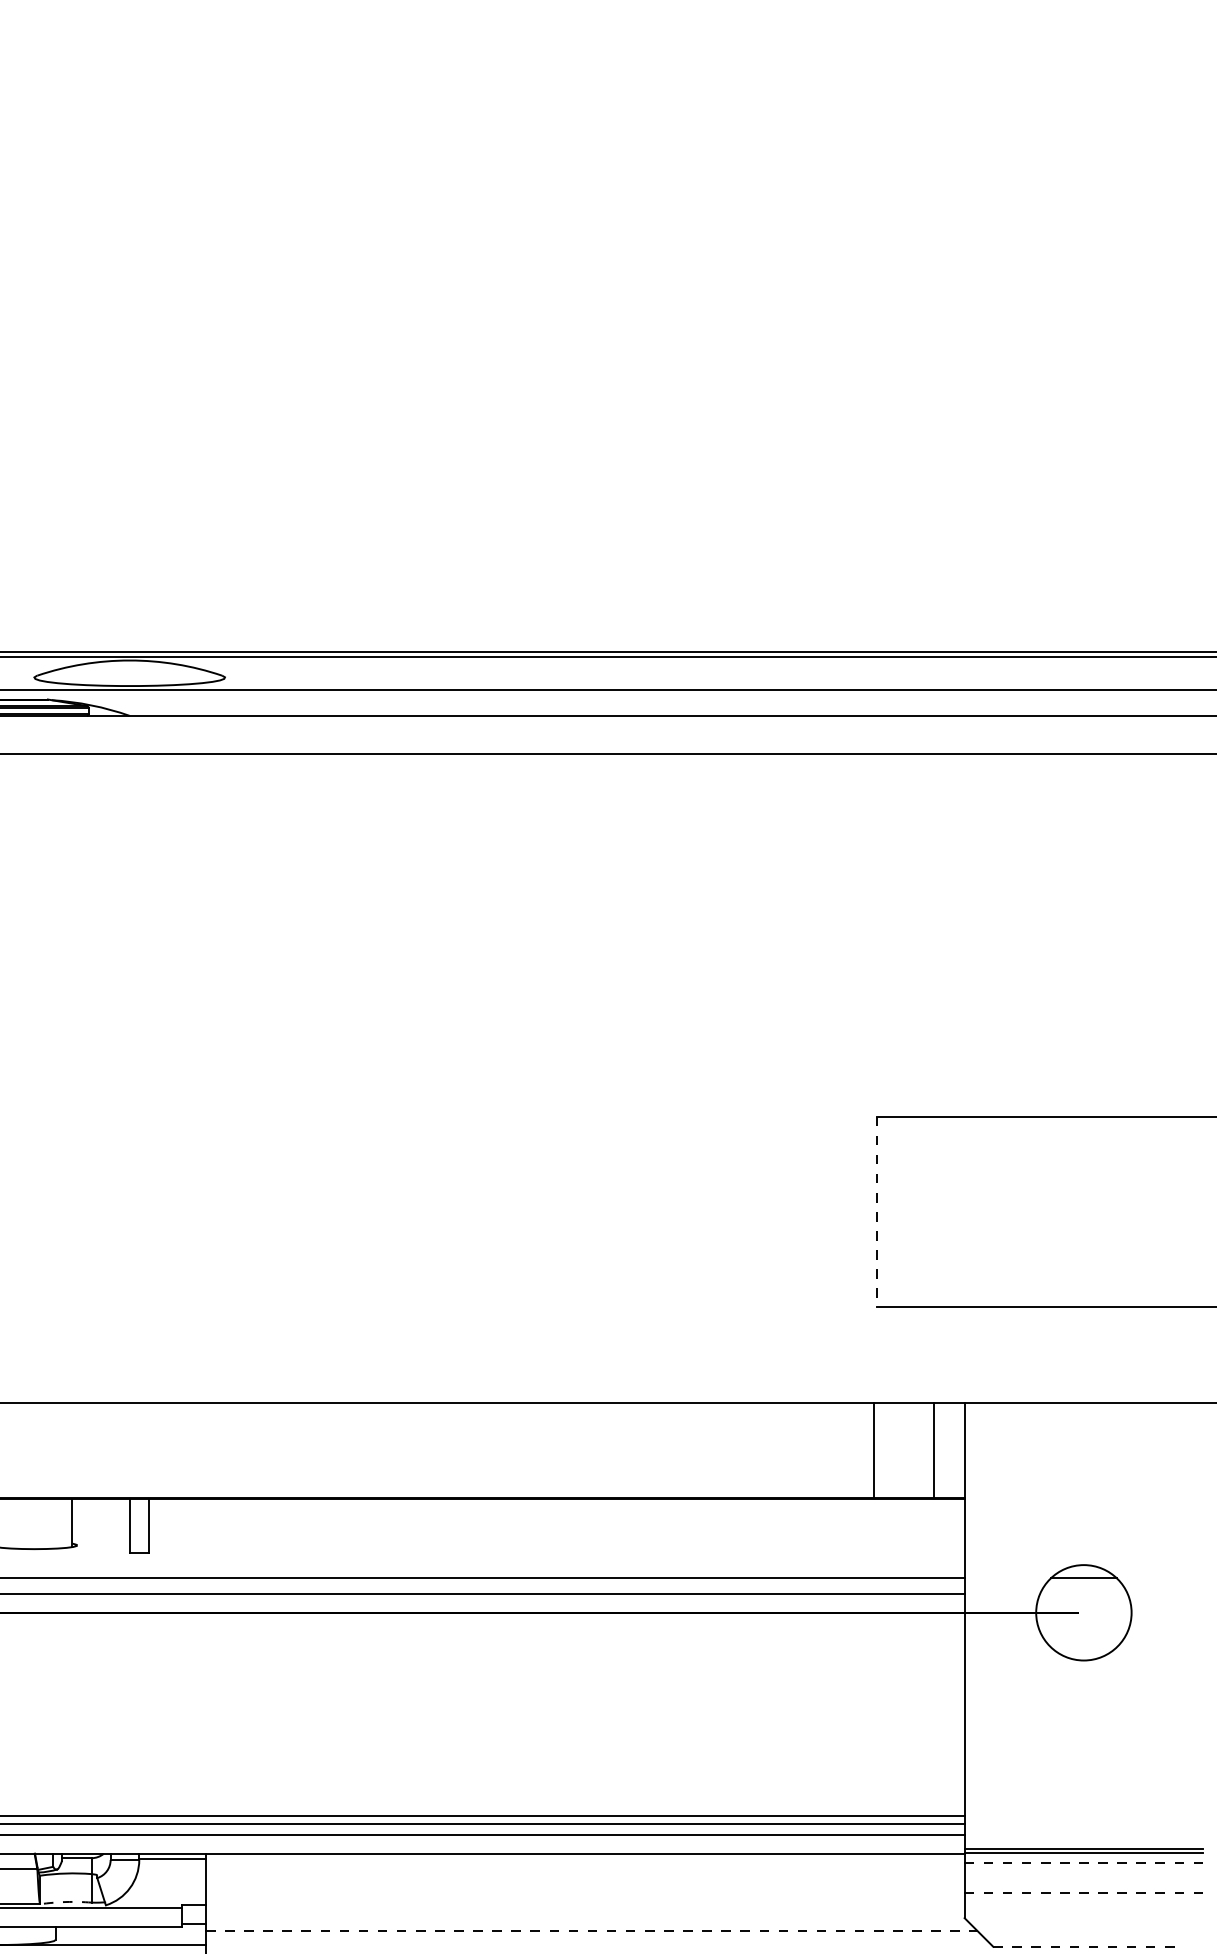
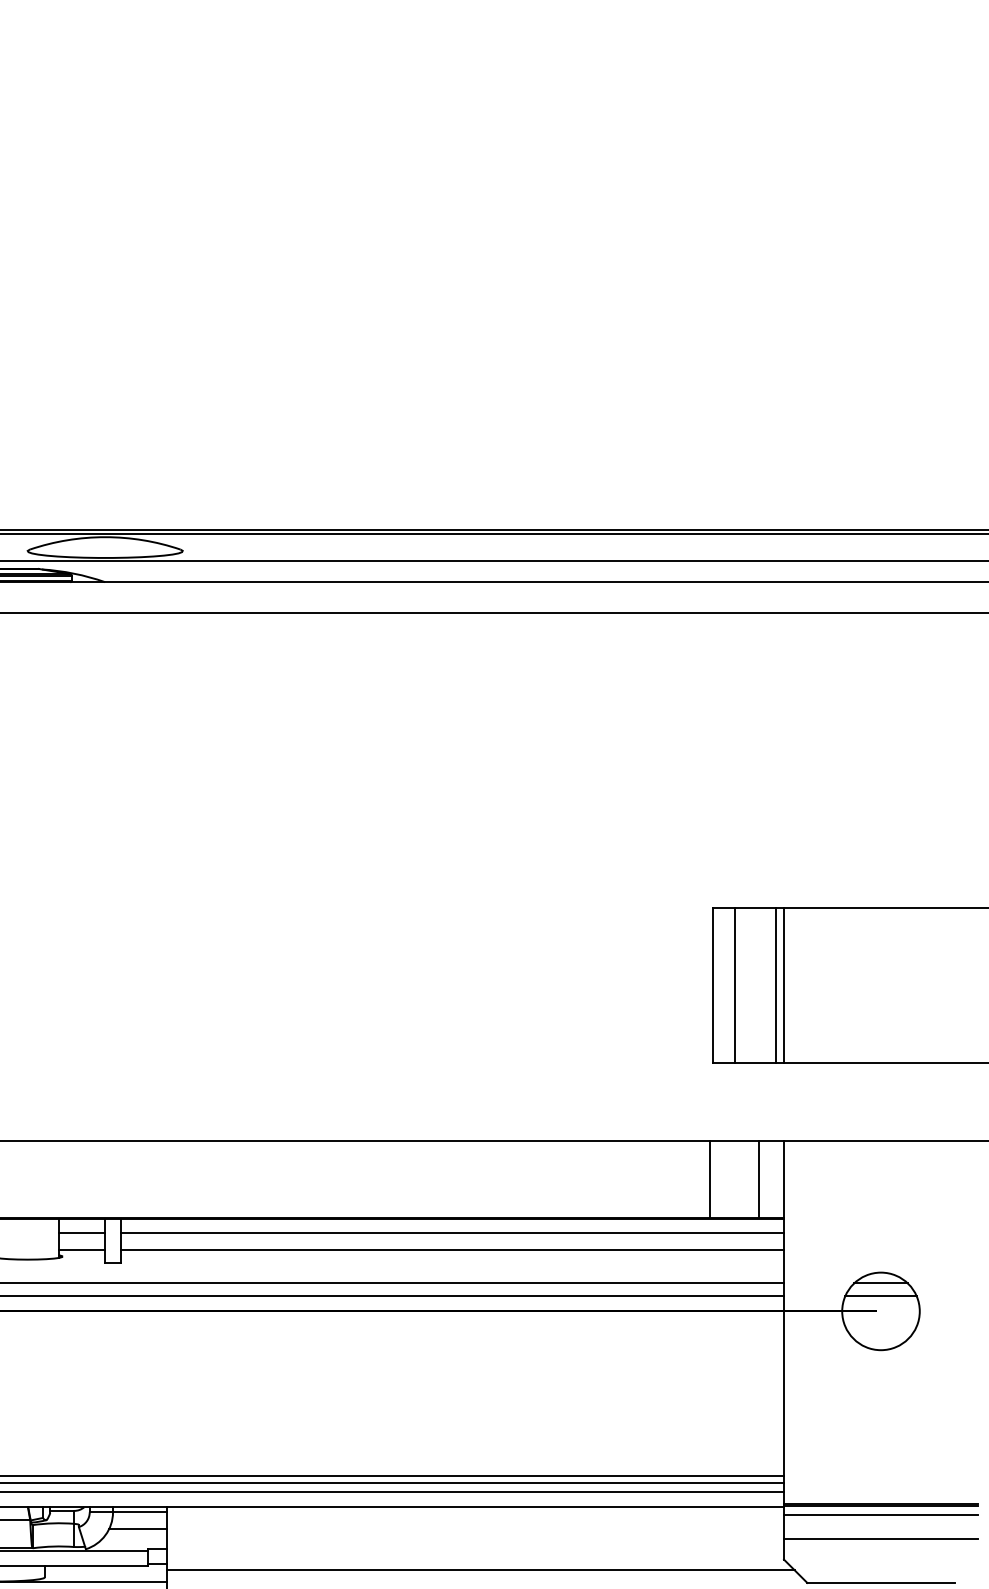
line: (904, 1211) -> (735, 985), added
line: (954, 1211) -> (775, 985), added
line: (964, 1211) -> (783, 985), added
line: (877, 1212) -> (713, 985), dashed -> solid
line: (100, 1516) -> (81, 1233), added
line: (556, 1516) -> (452, 1233), added
line: (100, 1536) -> (81, 1249), added
line: (556, 1536) -> (452, 1249), added
line: (1083, 1594) -> (880, 1296), added
line: (1083, 1862) -> (880, 1514), dashed -> solid
line: (170, 1880) -> (138, 1529), added
line: (1083, 1892) -> (880, 1538), dashed -> solid
arc: (65, 1902) -> (53, 1546), dashed -> solid
line: (591, 1931) -> (480, 1570), dashed -> solid
line: (1083, 1946) -> (880, 1582), dashed -> solid

